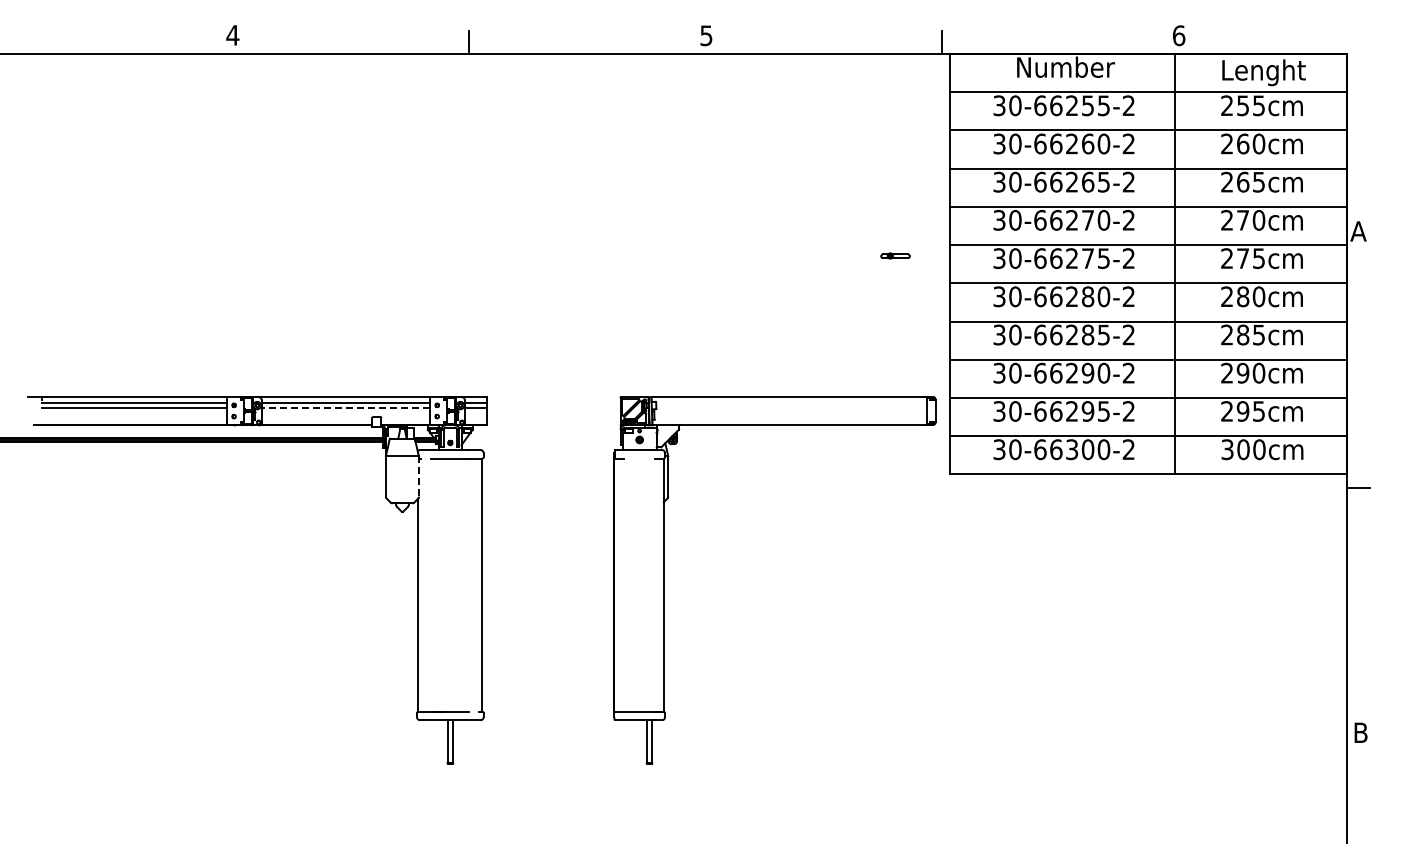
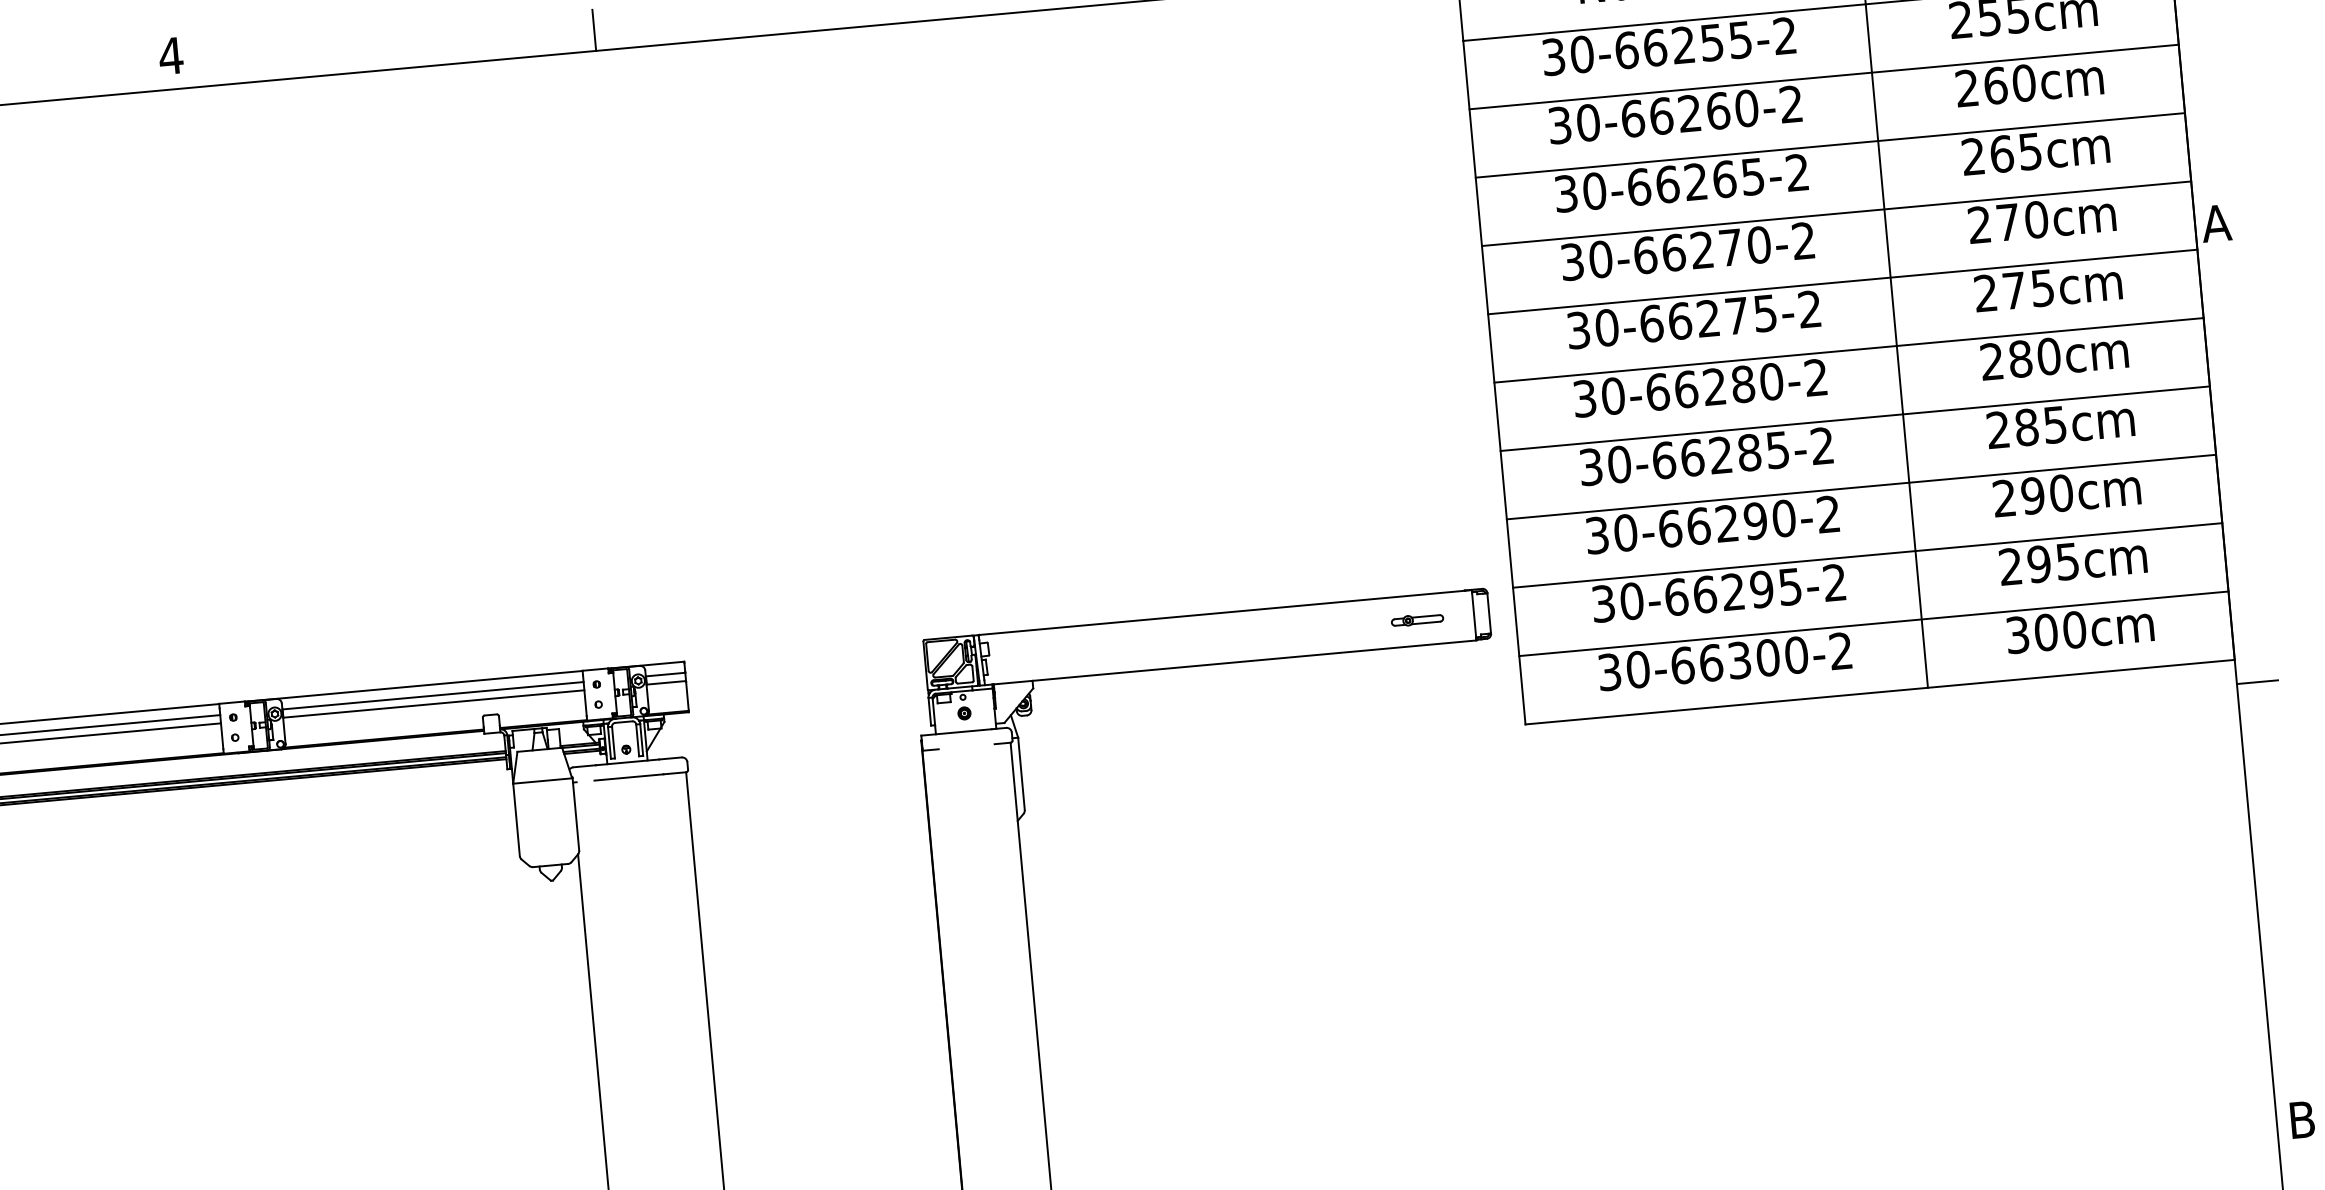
part: (895, 255) -> (1417, 619), moved
line: (345, 407) -> (433, 703), dashed -> solid
line: (419, 476) -> (576, 814), dashed -> solid

